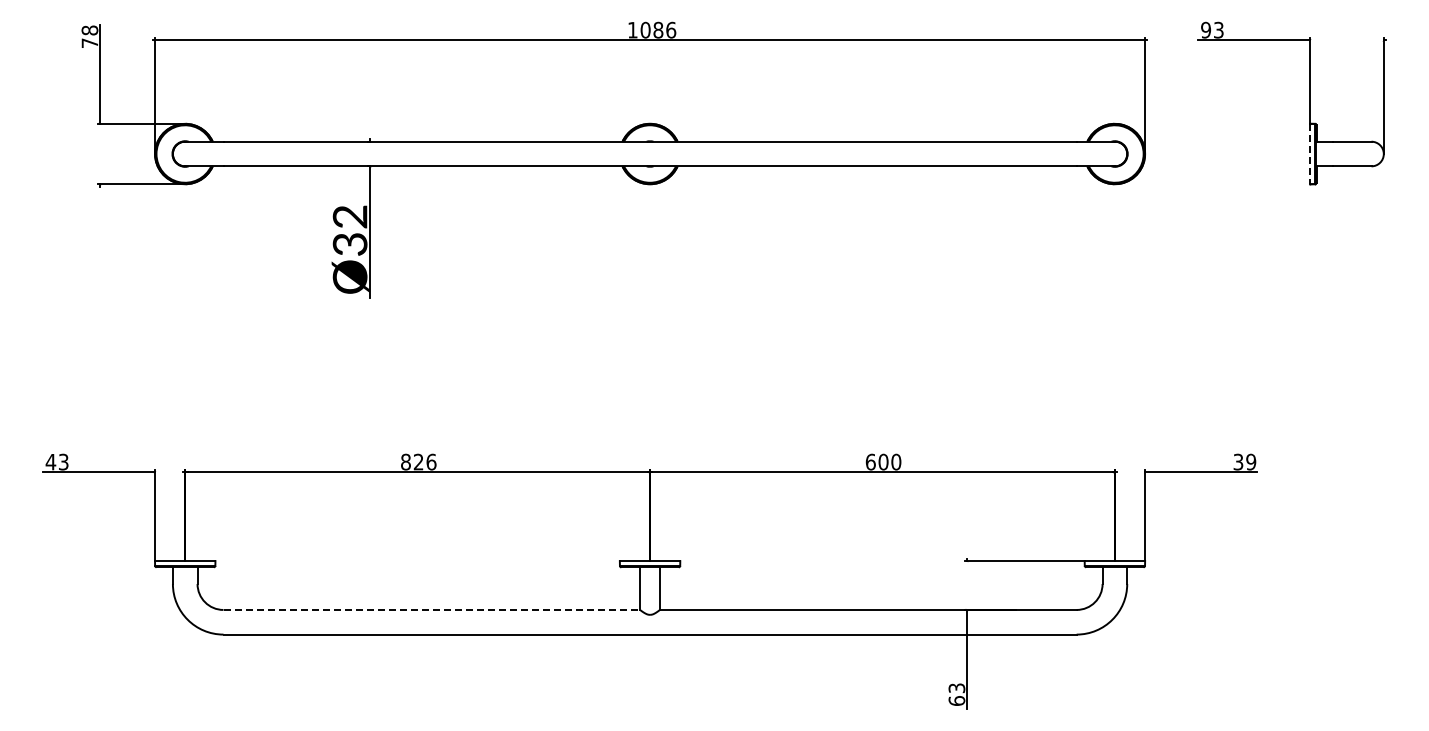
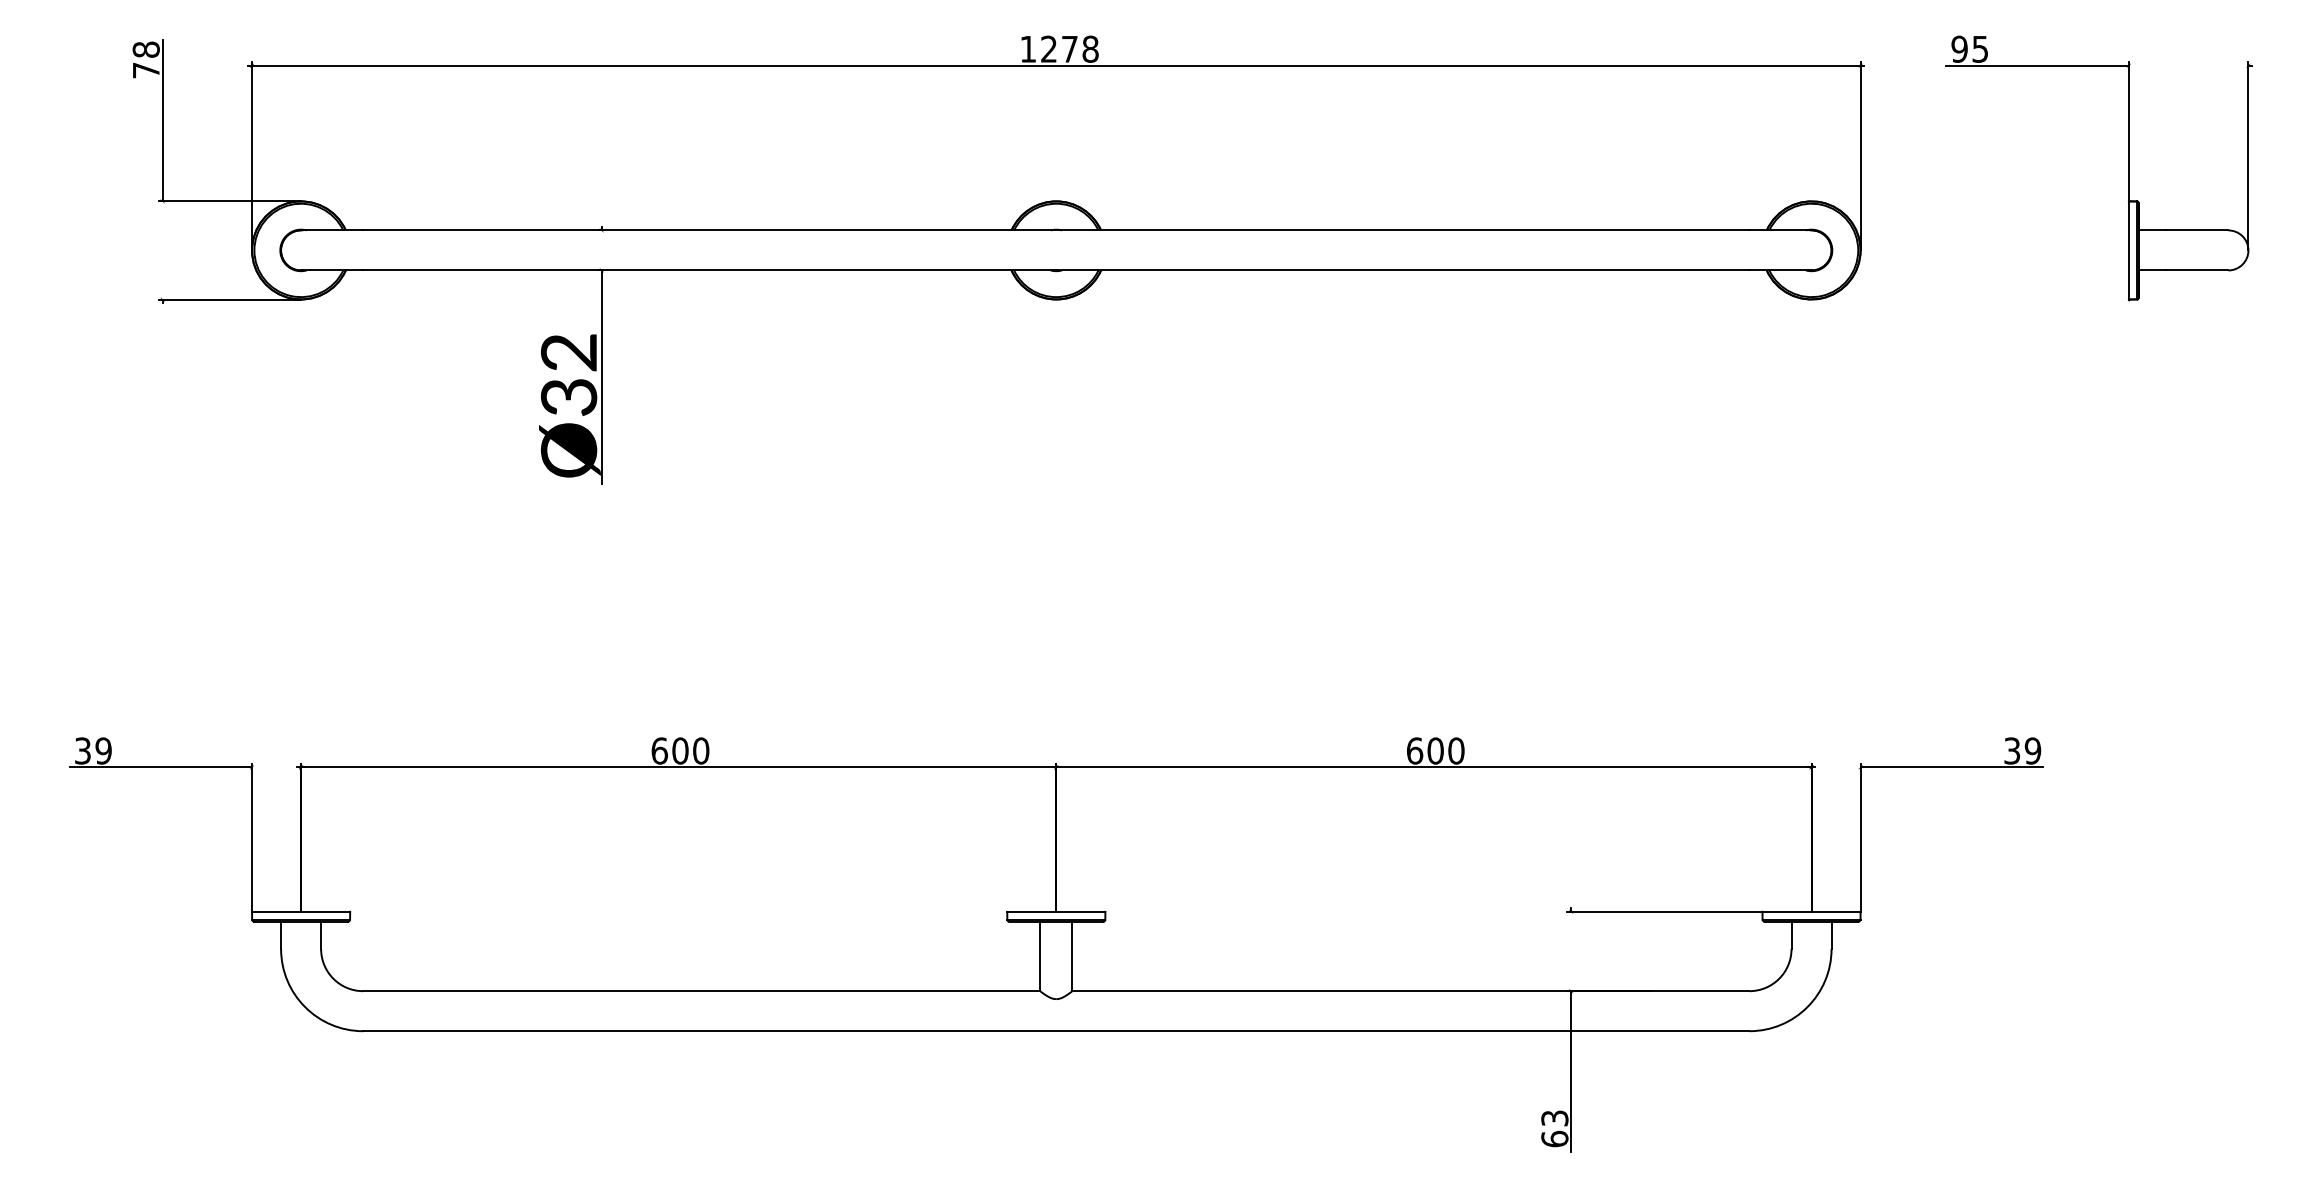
text: (658, 29) -> (1070, 48), 1086 -> 1278
text: (1218, 29) -> (1979, 48), 93 -> 95
line: (1310, 154) -> (2129, 251), dashed -> solid
text: (56, 461) -> (91, 749), 43 -> 39
text: (418, 461) -> (680, 749), 826 -> 600
line: (432, 609) -> (702, 990), dashed -> solid

